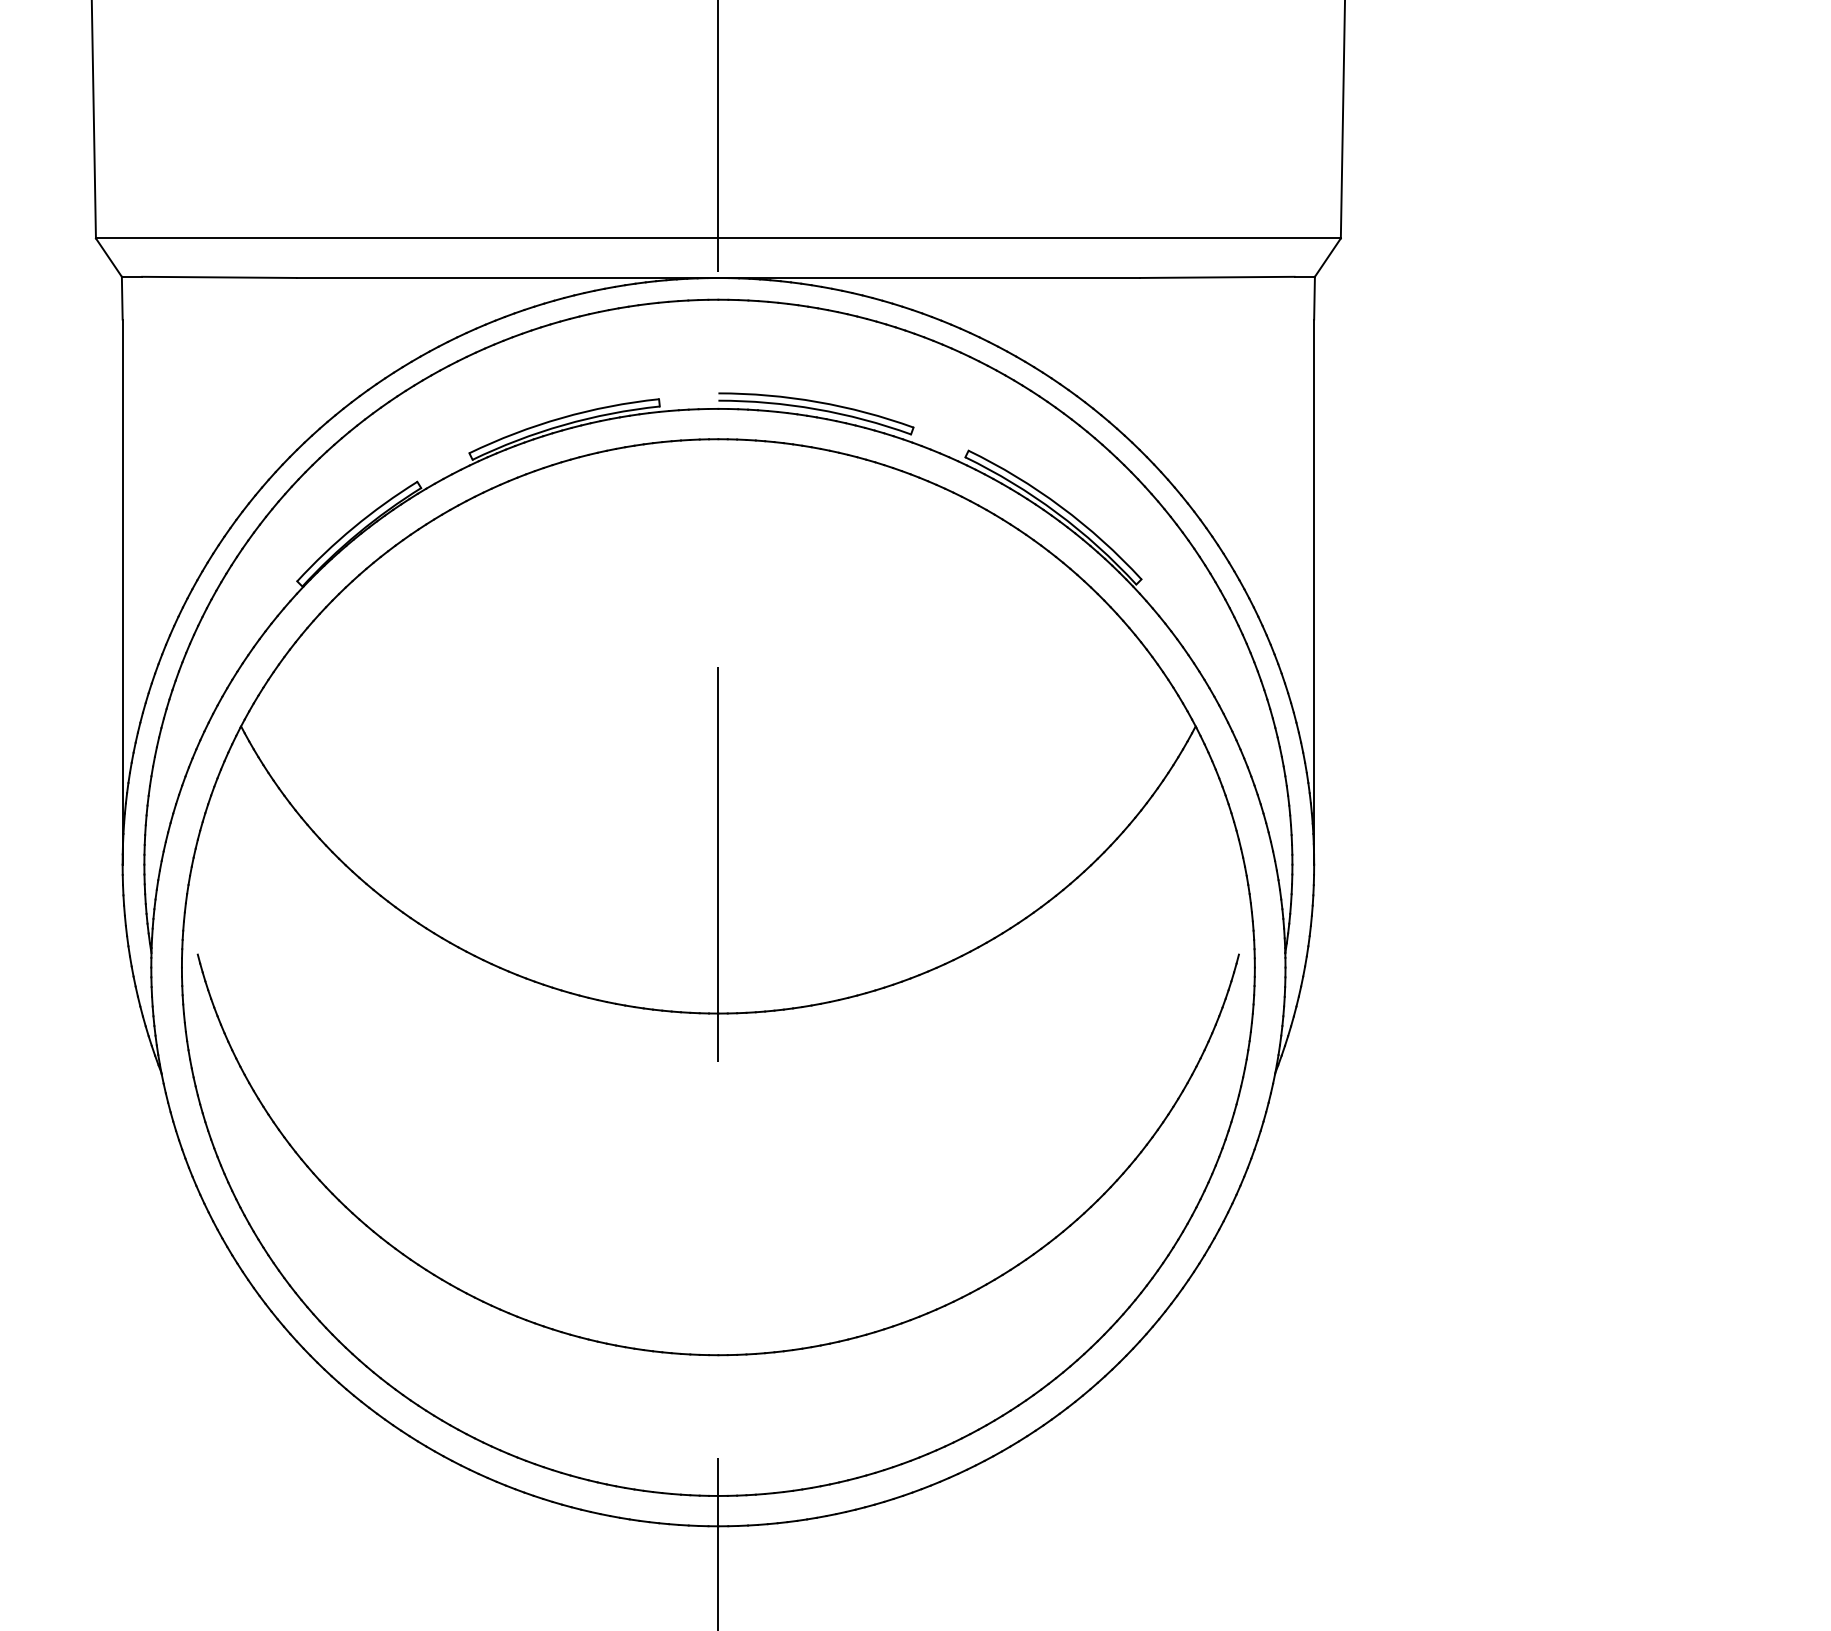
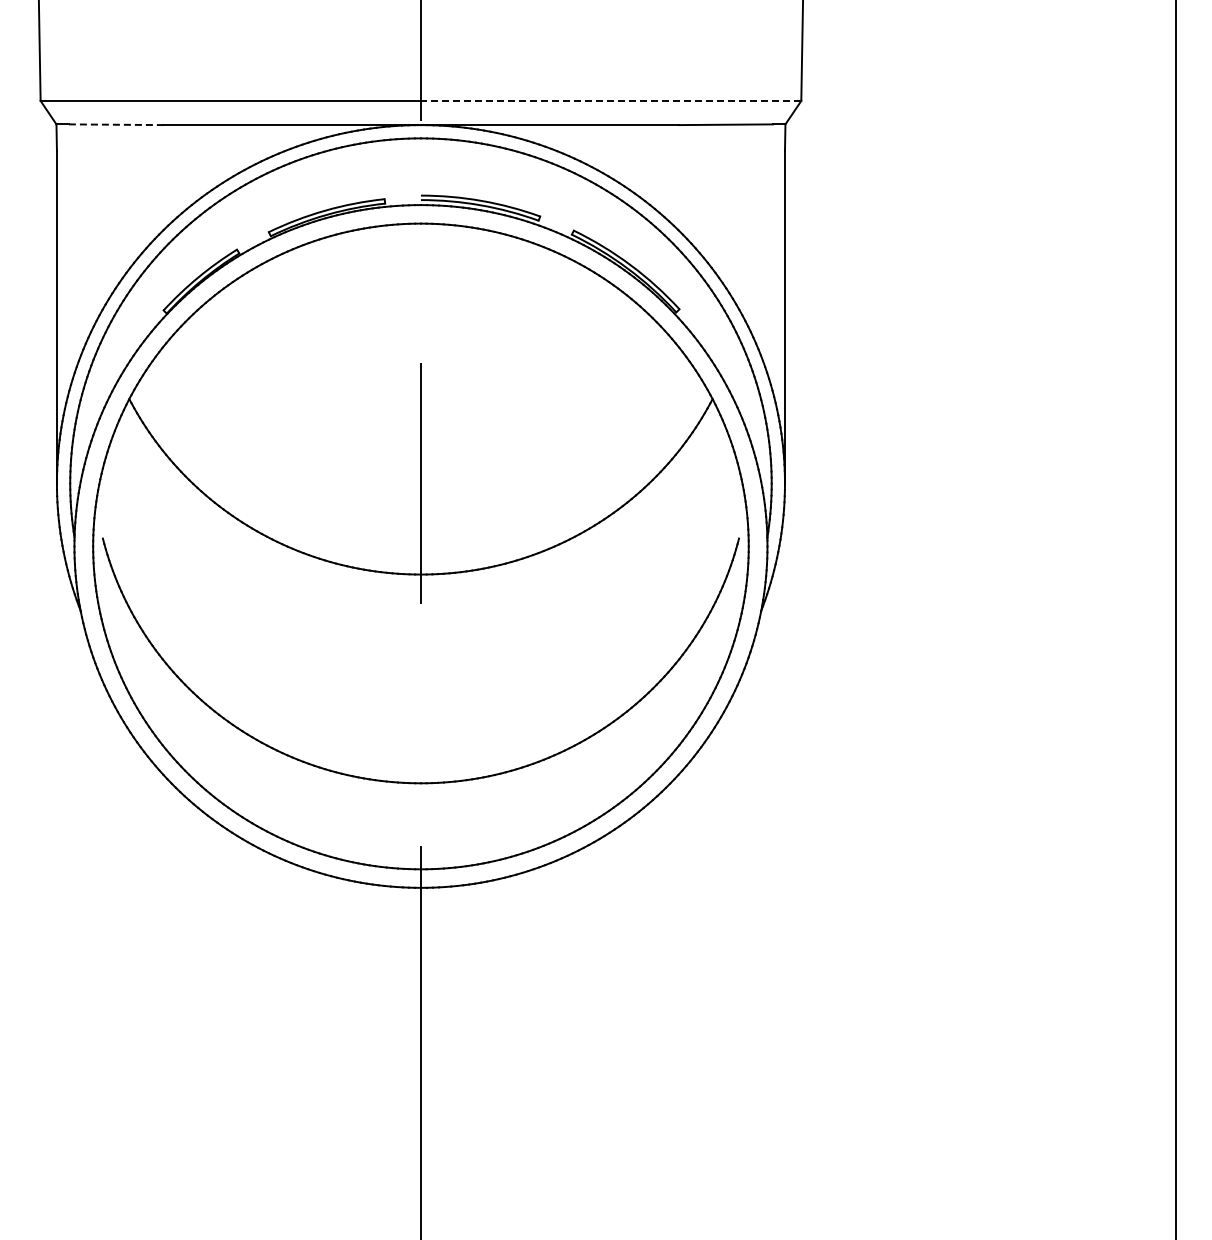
line: (1028, 237) -> (610, 100), solid -> dashed
line: (220, 276) -> (116, 124), solid -> dashed

